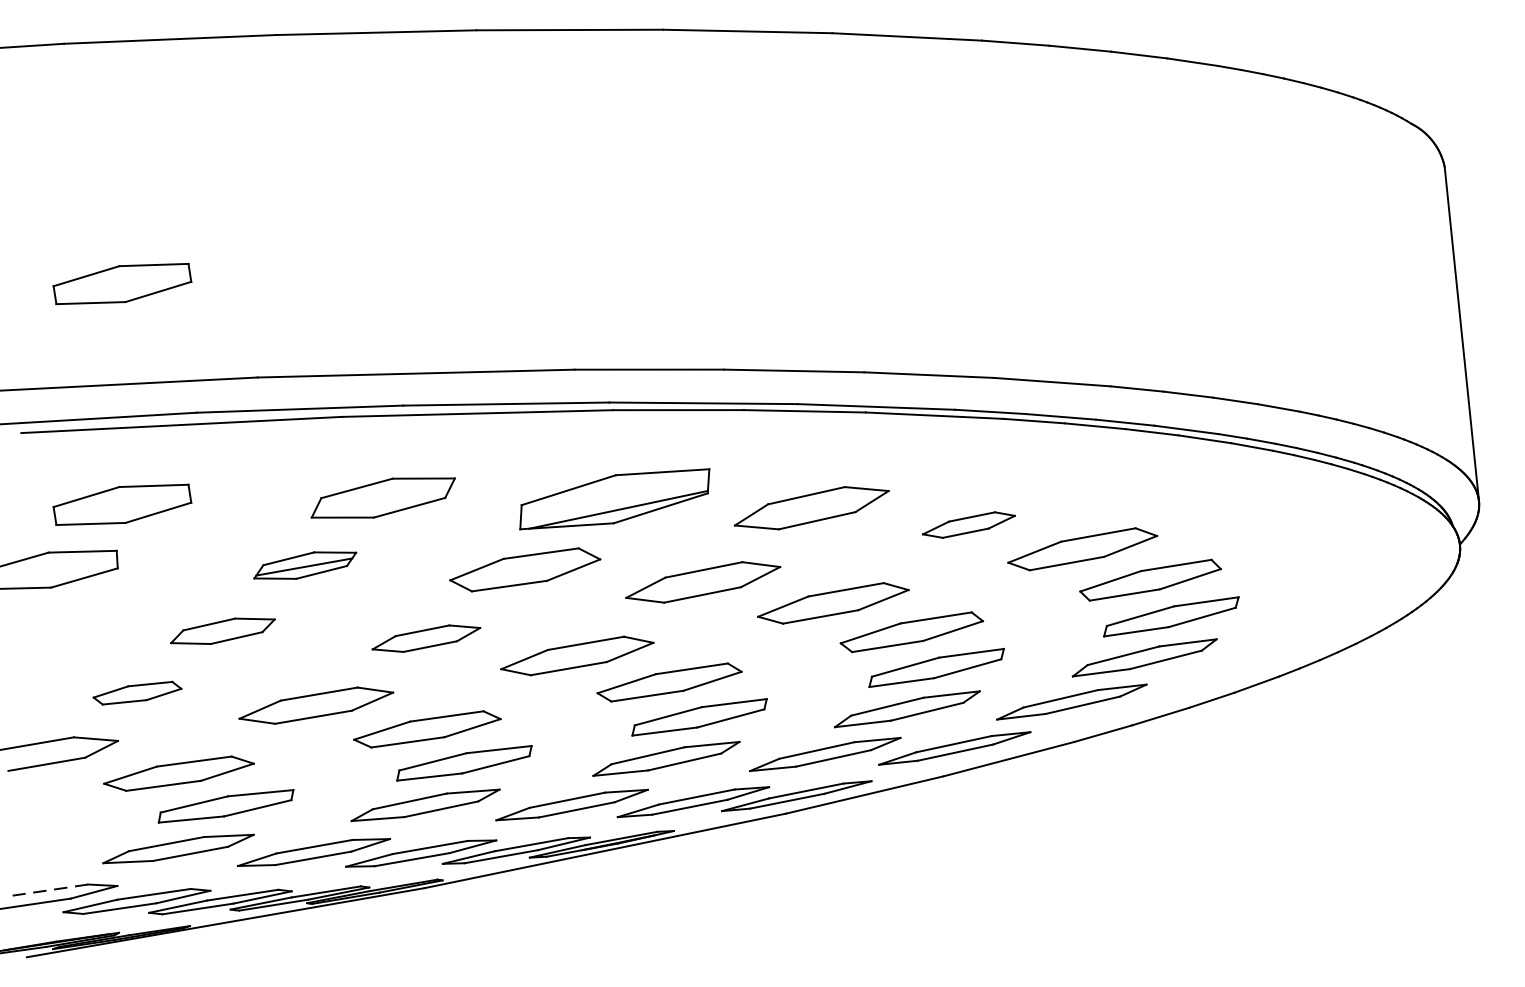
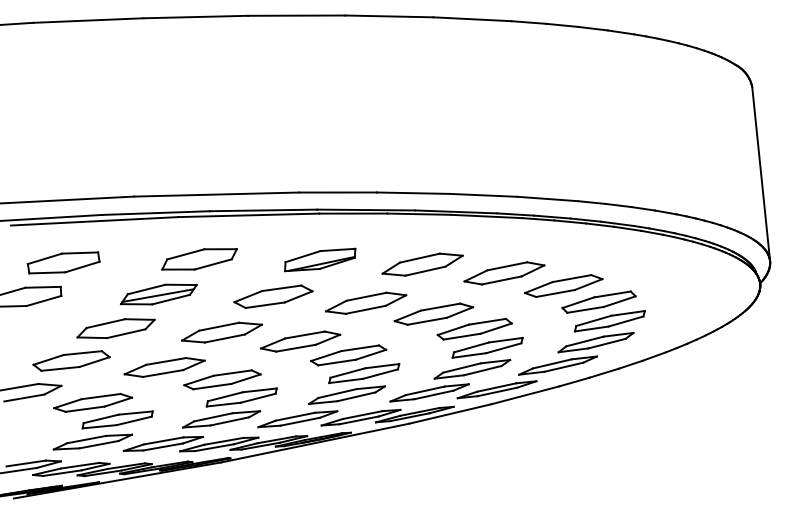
part: (122, 283) -> (63, 147), removed
part: (615, 498) -> (320, 259), size x0.71
part: (968, 525) -> (504, 273), size x1.67
part: (304, 565) -> (158, 294), size x1.43
part: (221, 630) -> (115, 328), size x1.43
part: (425, 638) -> (221, 332), size x1.43
part: (137, 692) -> (71, 360), size x1.67
line: (50, 890) -> (26, 463), dashed -> solid

